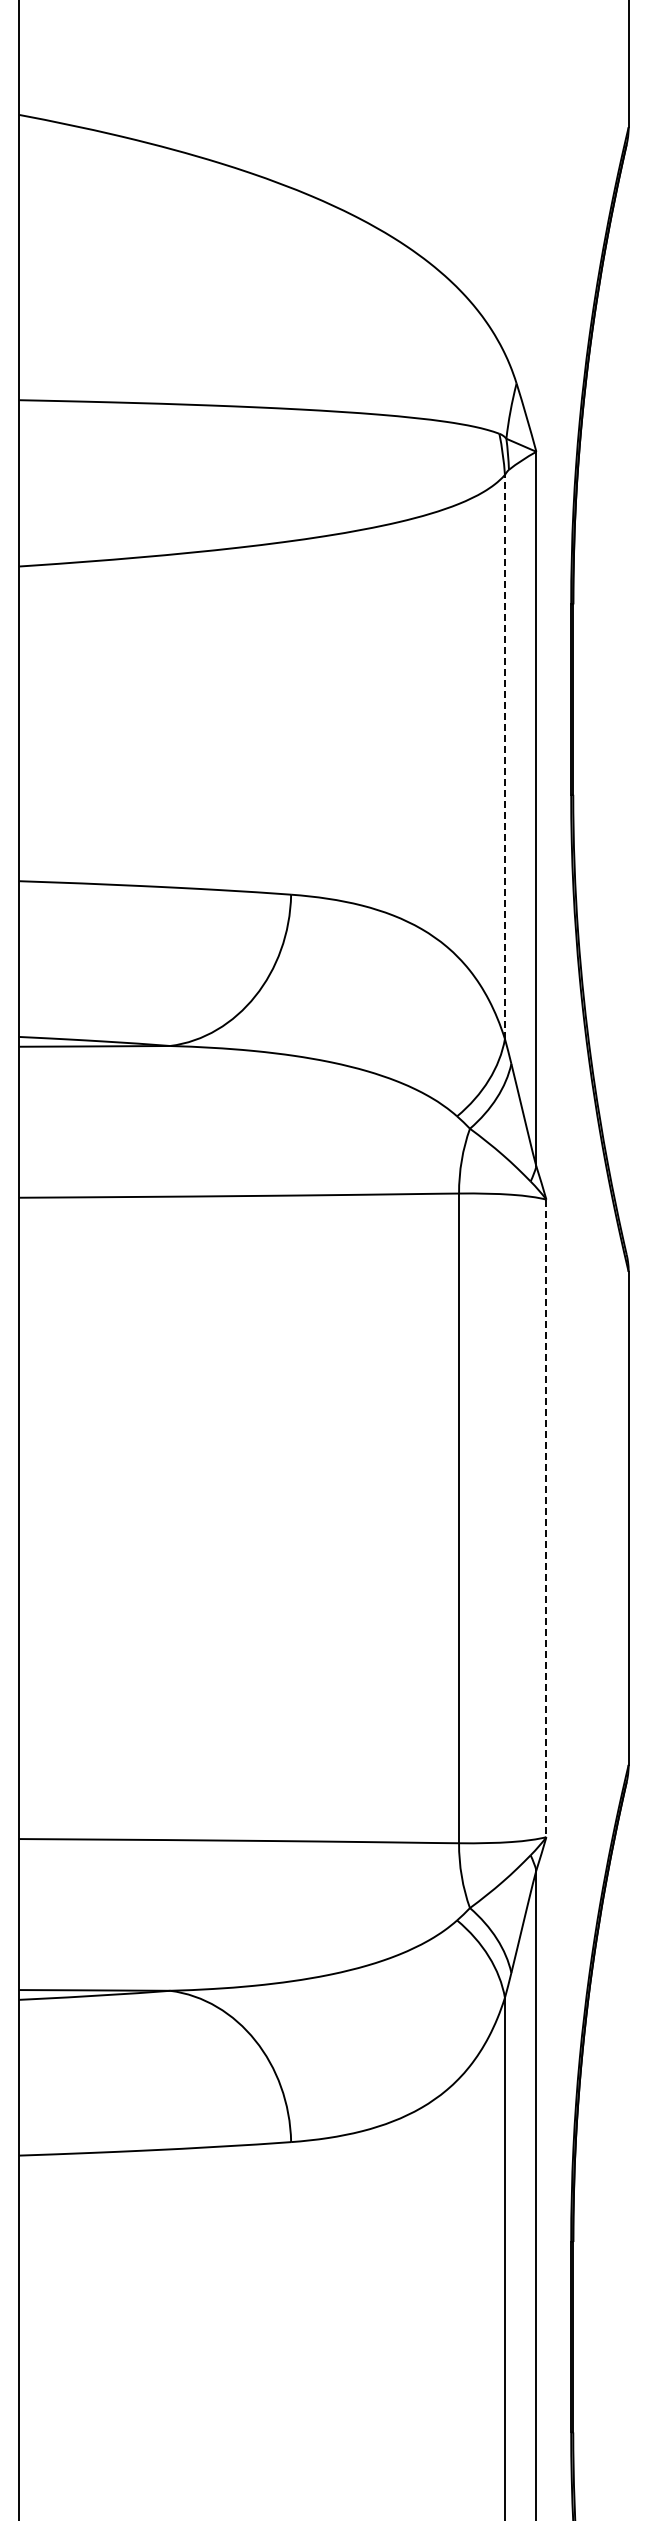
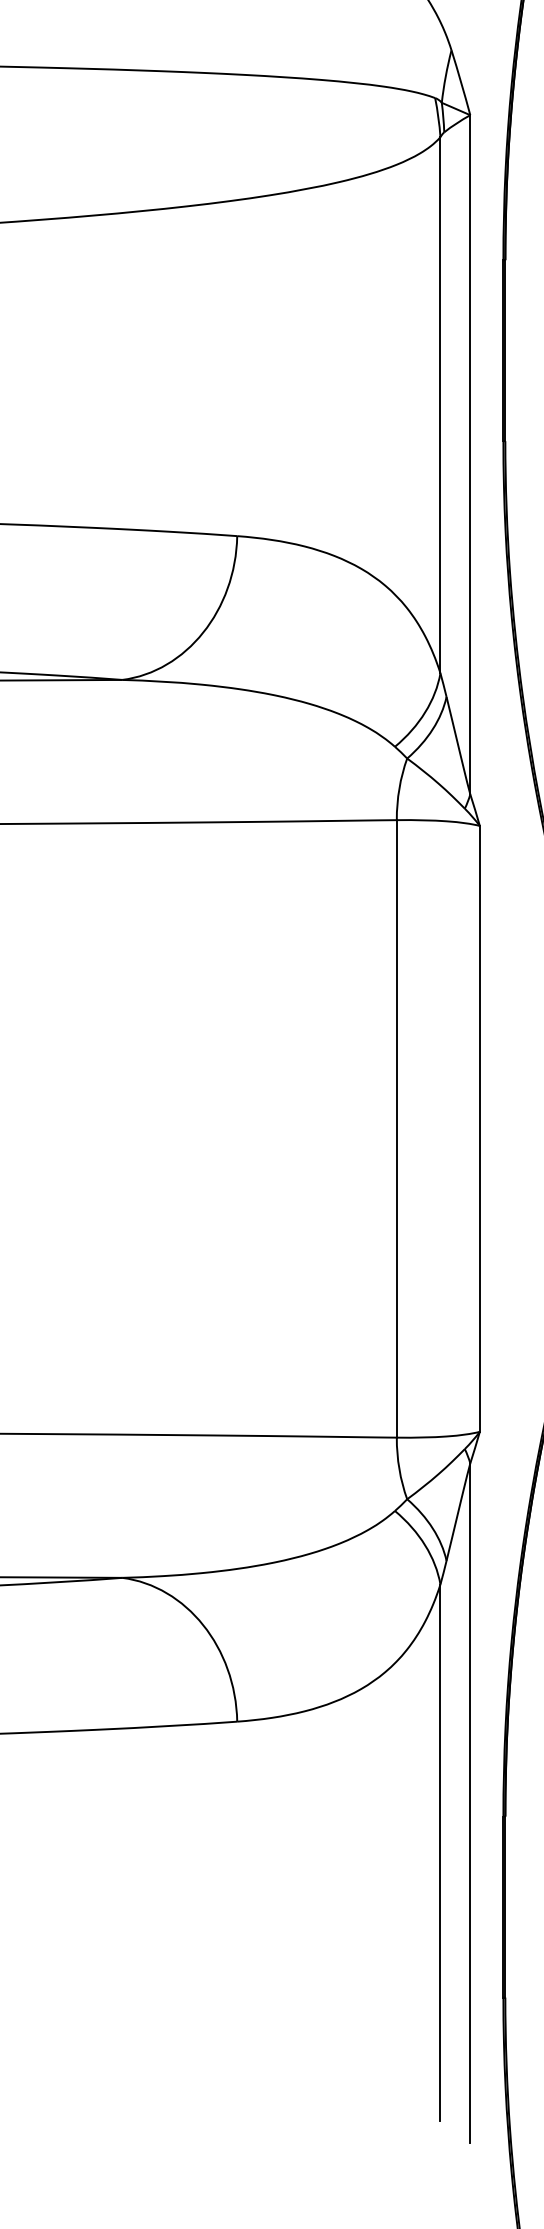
line: (504, 756) -> (440, 404), dashed -> solid
line: (546, 1518) -> (479, 1128), dashed -> solid

